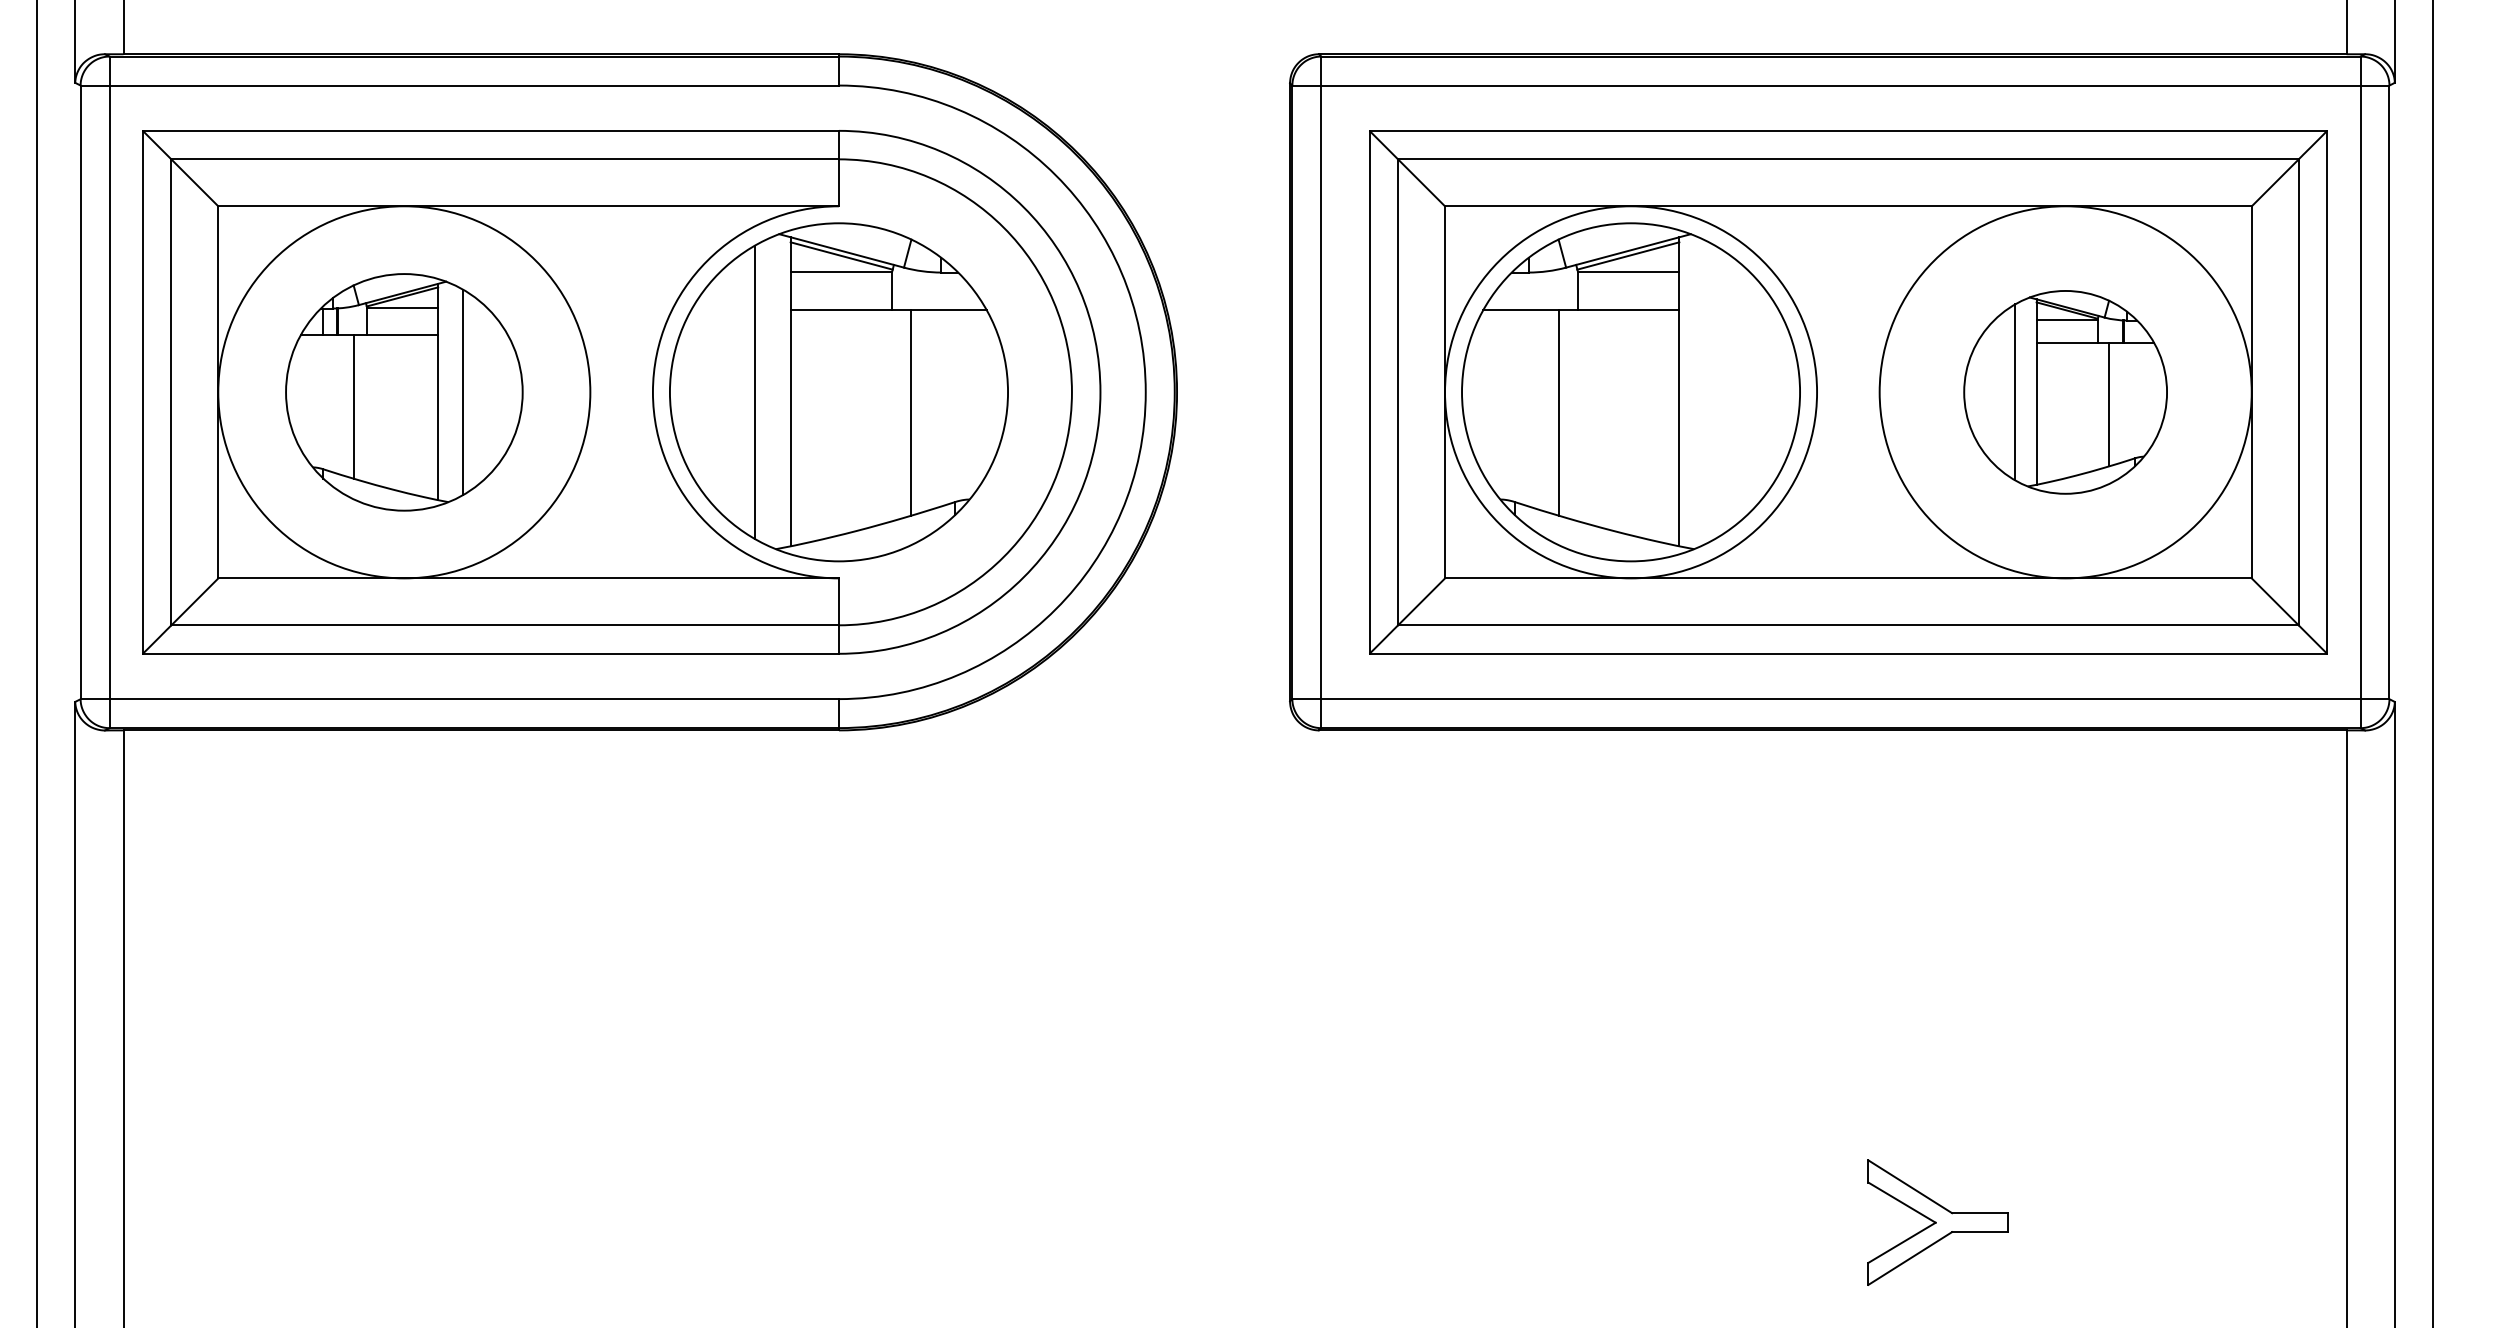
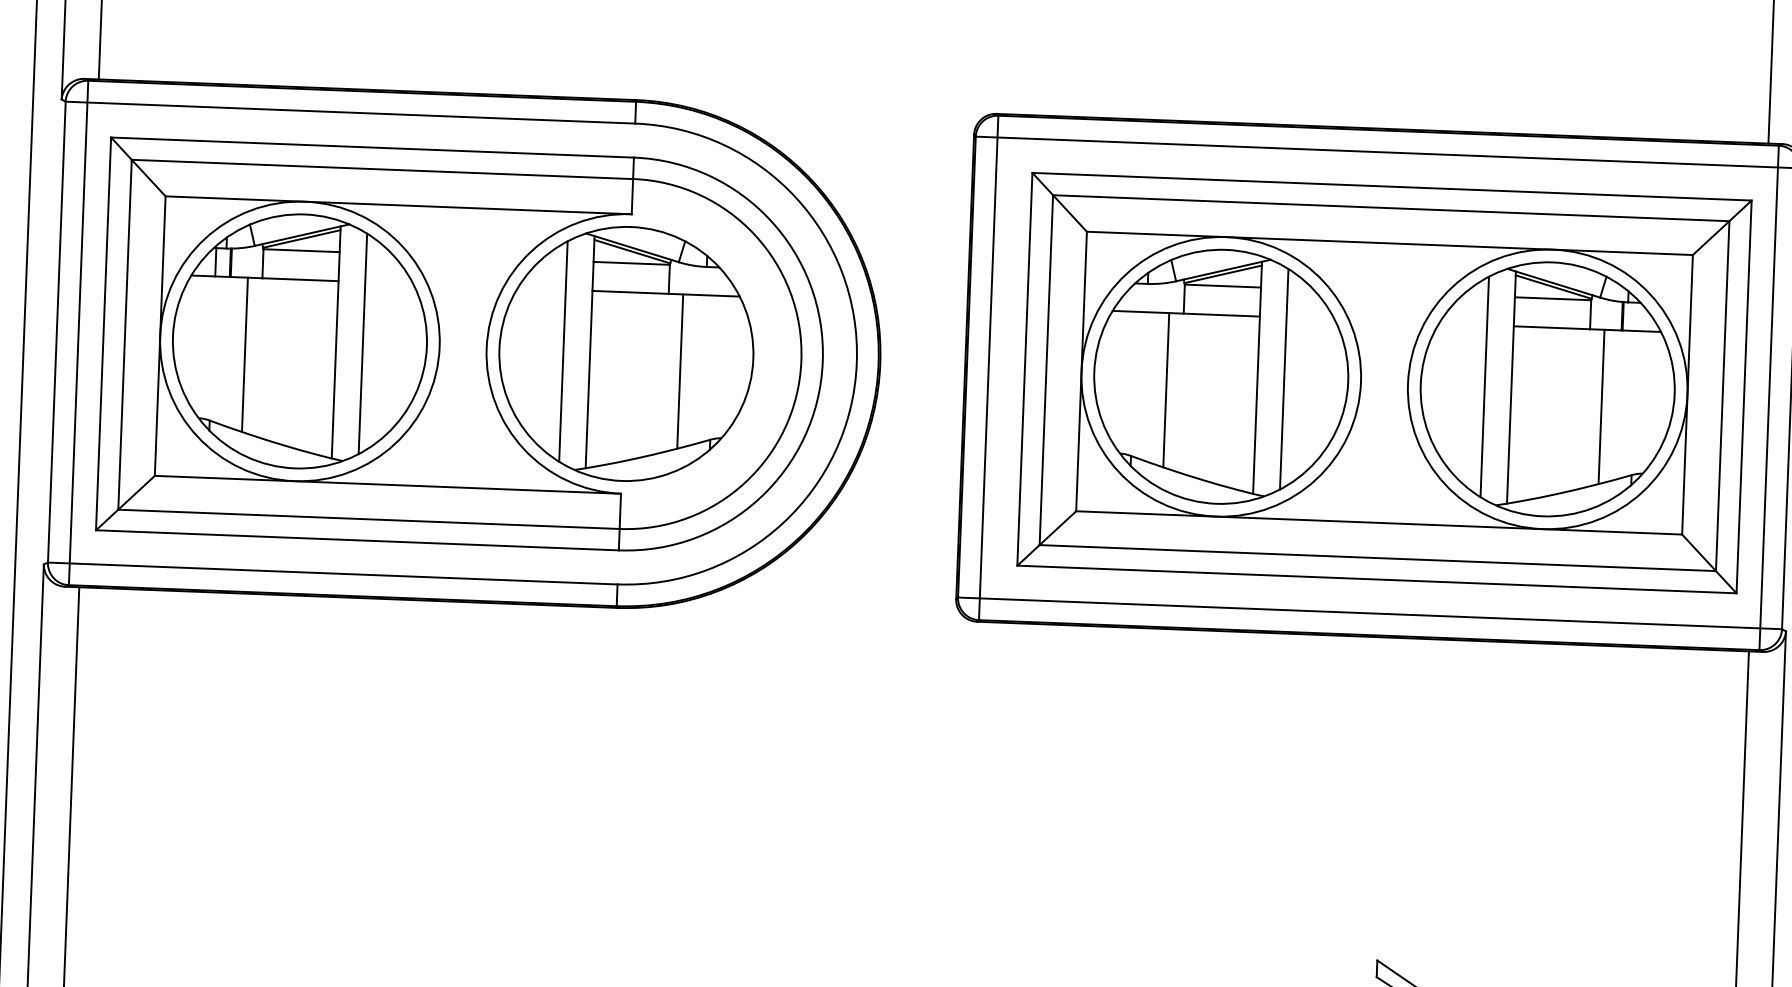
part: (404, 392) -> (300, 341), size x1.43
line: (1714, 392) -> (1283, 379), added
part: (2065, 392) -> (1547, 389), size x1.67

